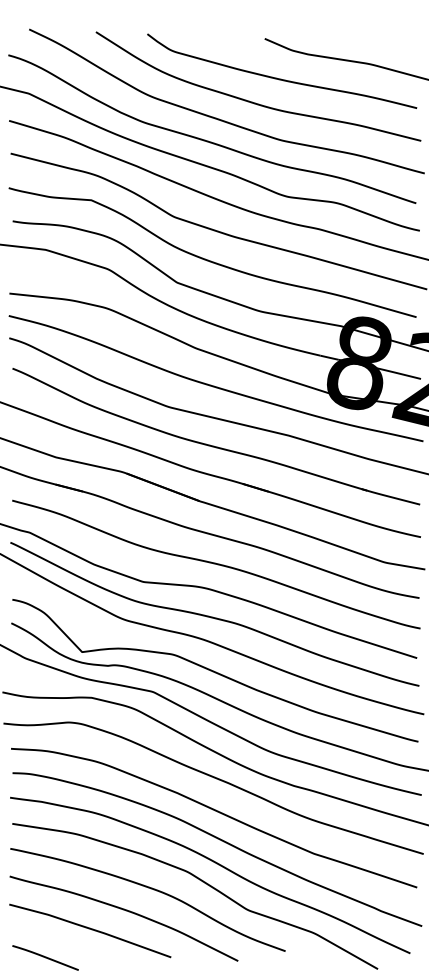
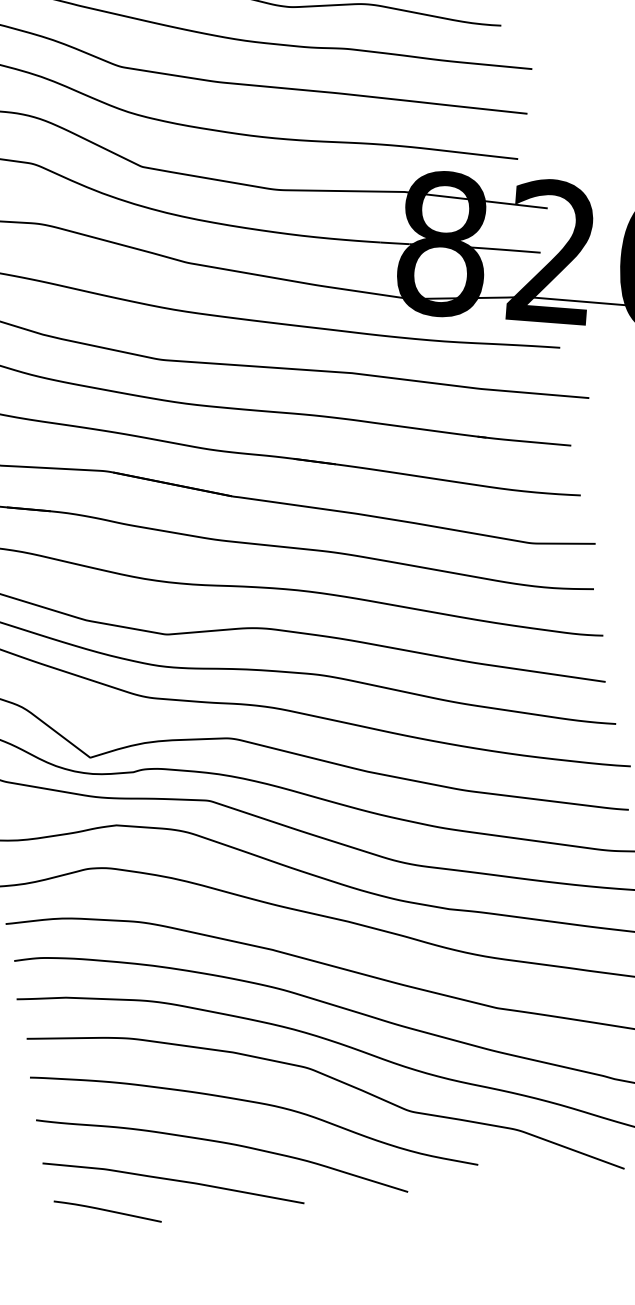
curve: (45, 957) -> (107, 1210), moved

